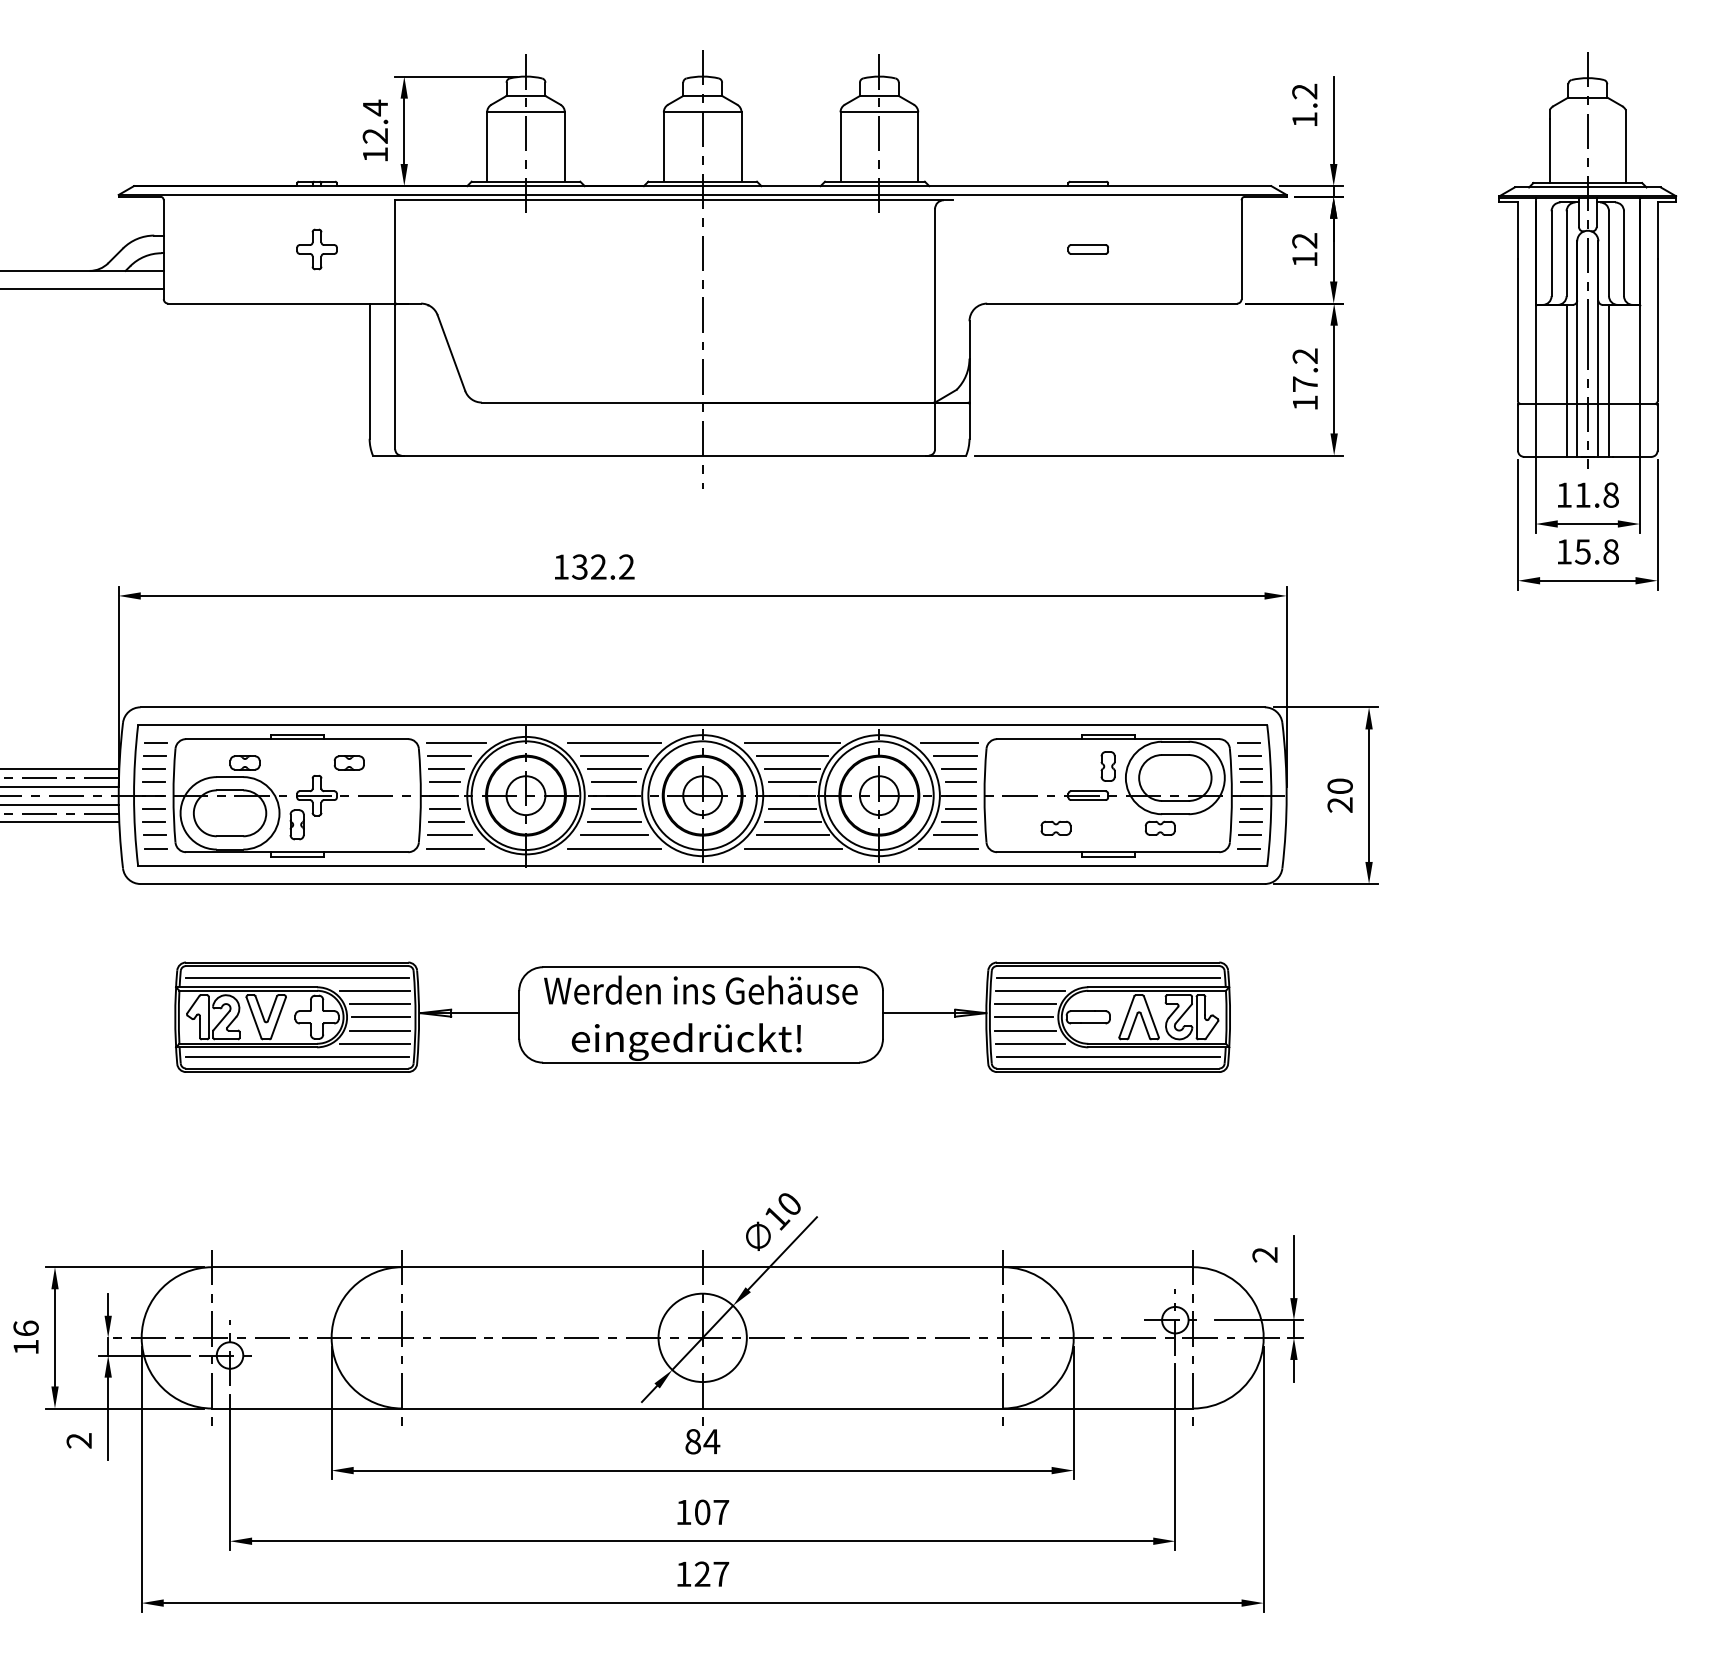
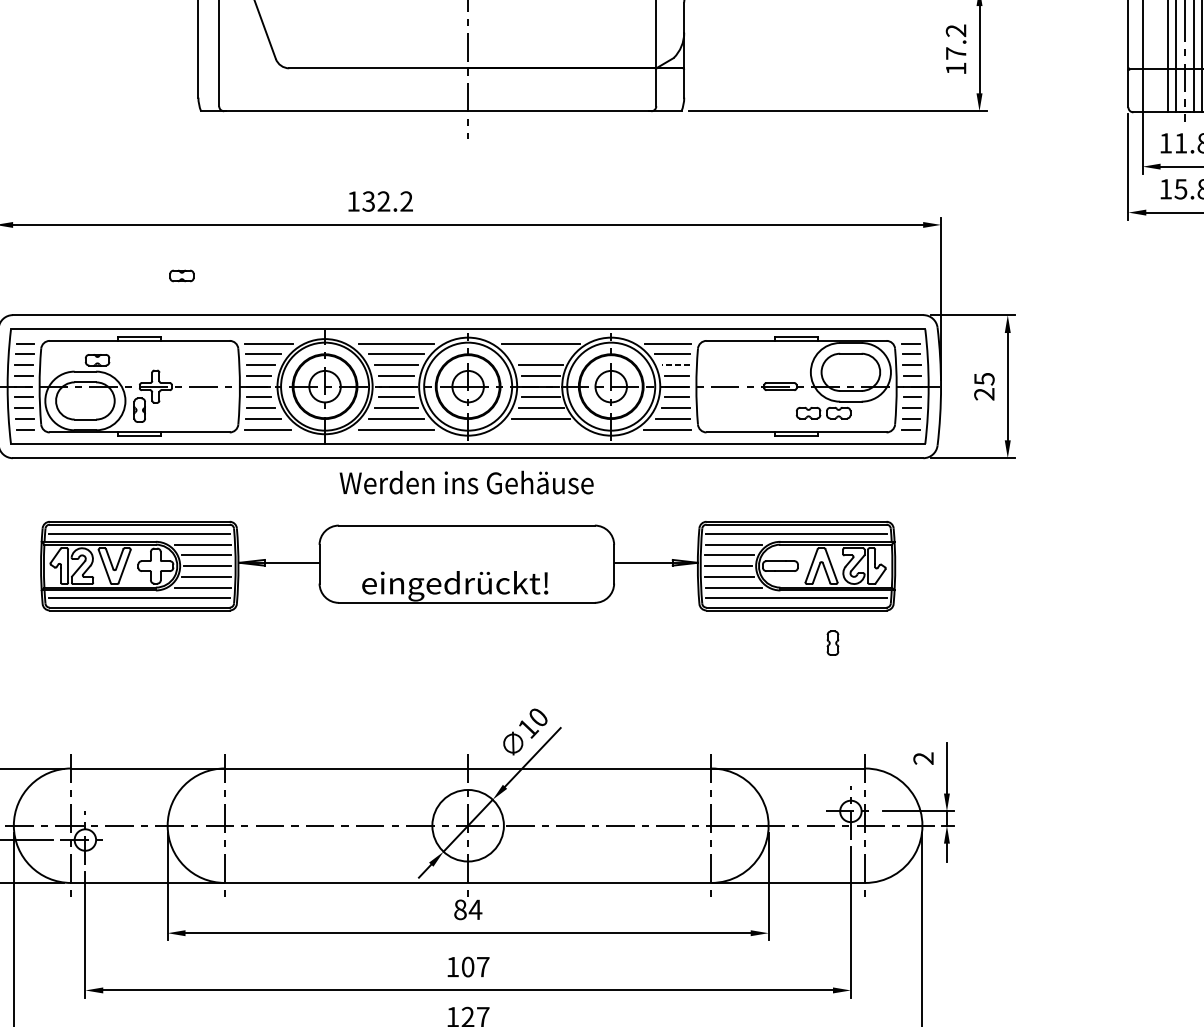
line: (792, 755) -> (540, 354), removed
part: (348, 762) -> (181, 275), moved
part: (1107, 766) -> (832, 643), moved
line: (958, 769) -> (675, 365), solid -> dashed
text: (1339, 786) -> (983, 379), 20 -> 25
part: (1055, 827) -> (808, 412), moved
line: (793, 848) -> (541, 429), removed
text: (700, 989) -> (466, 482), moved

